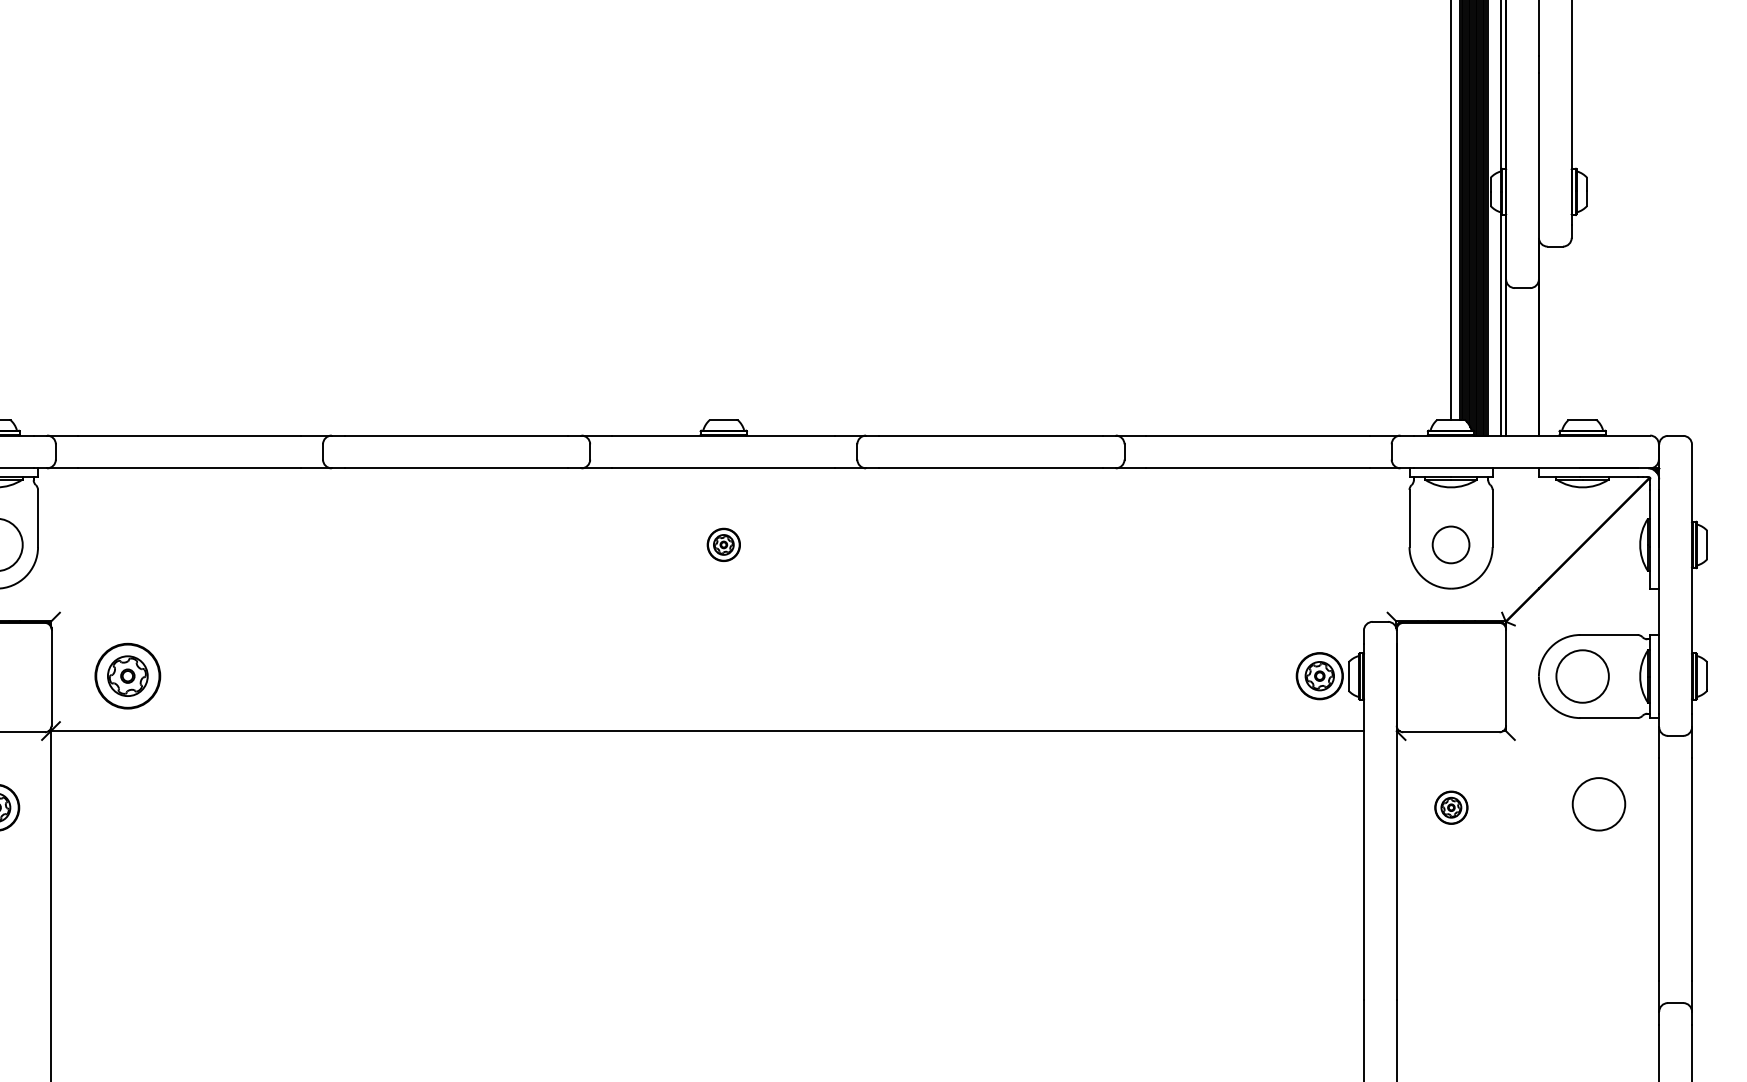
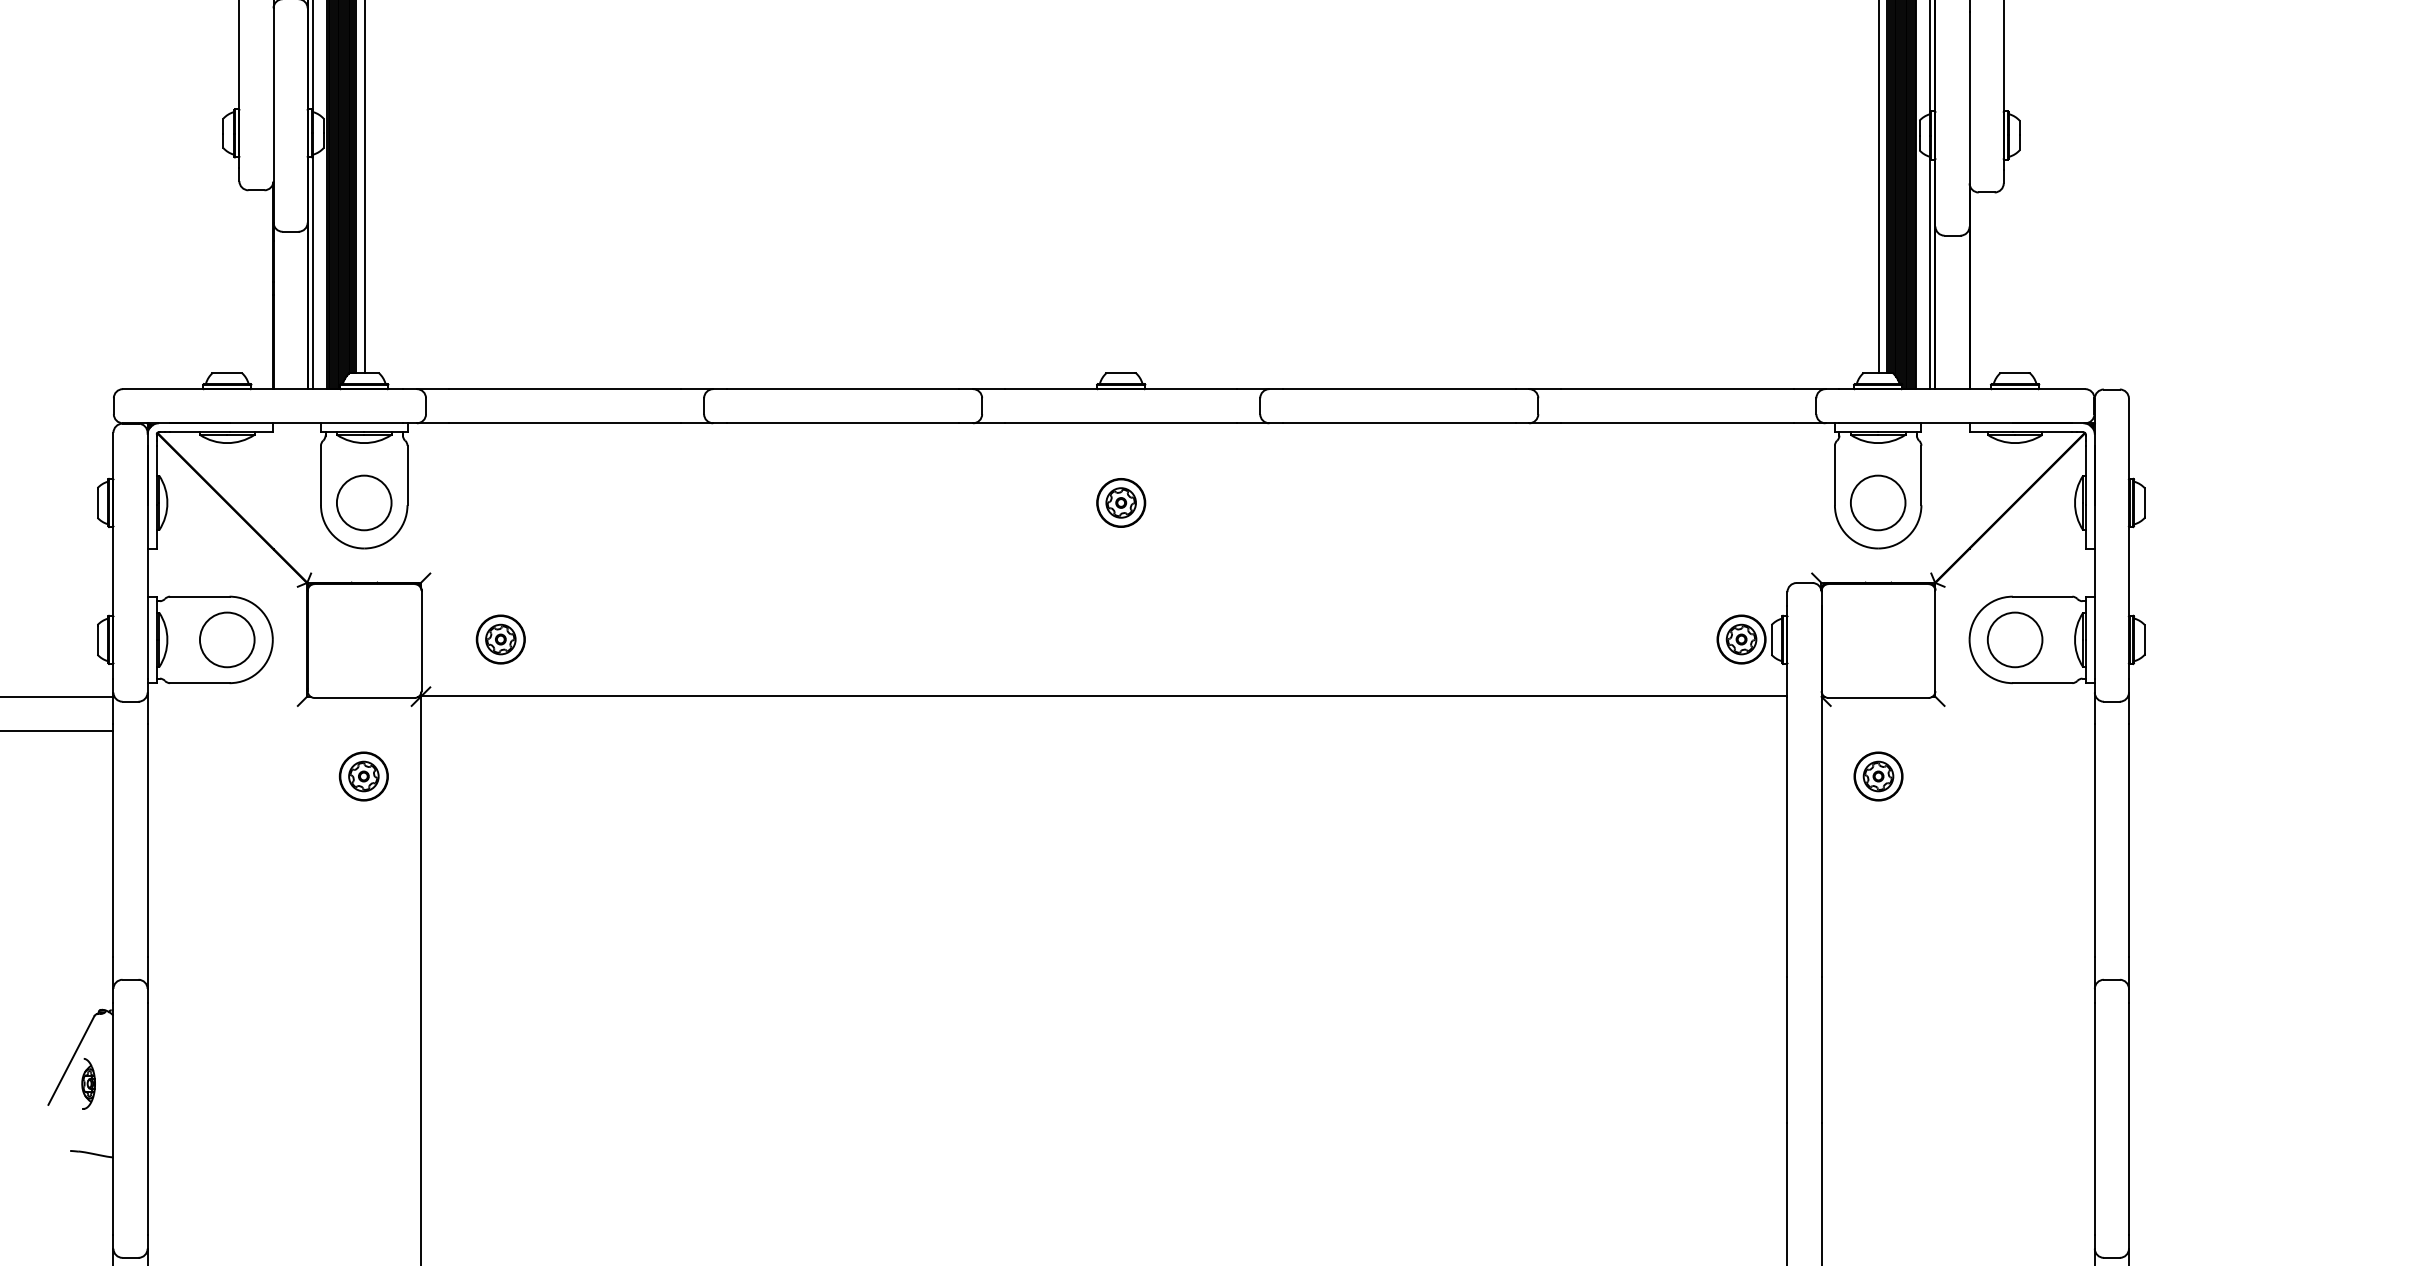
part: (724, 544) -> (1121, 502), size x1.43
circle: (1450, 544) -> (1877, 502), size x1.43
part: (127, 676) -> (500, 639), size x0.71
circle: (1598, 803) -> (2031, 772), removed
part: (1451, 807) -> (1878, 776), size x1.43

